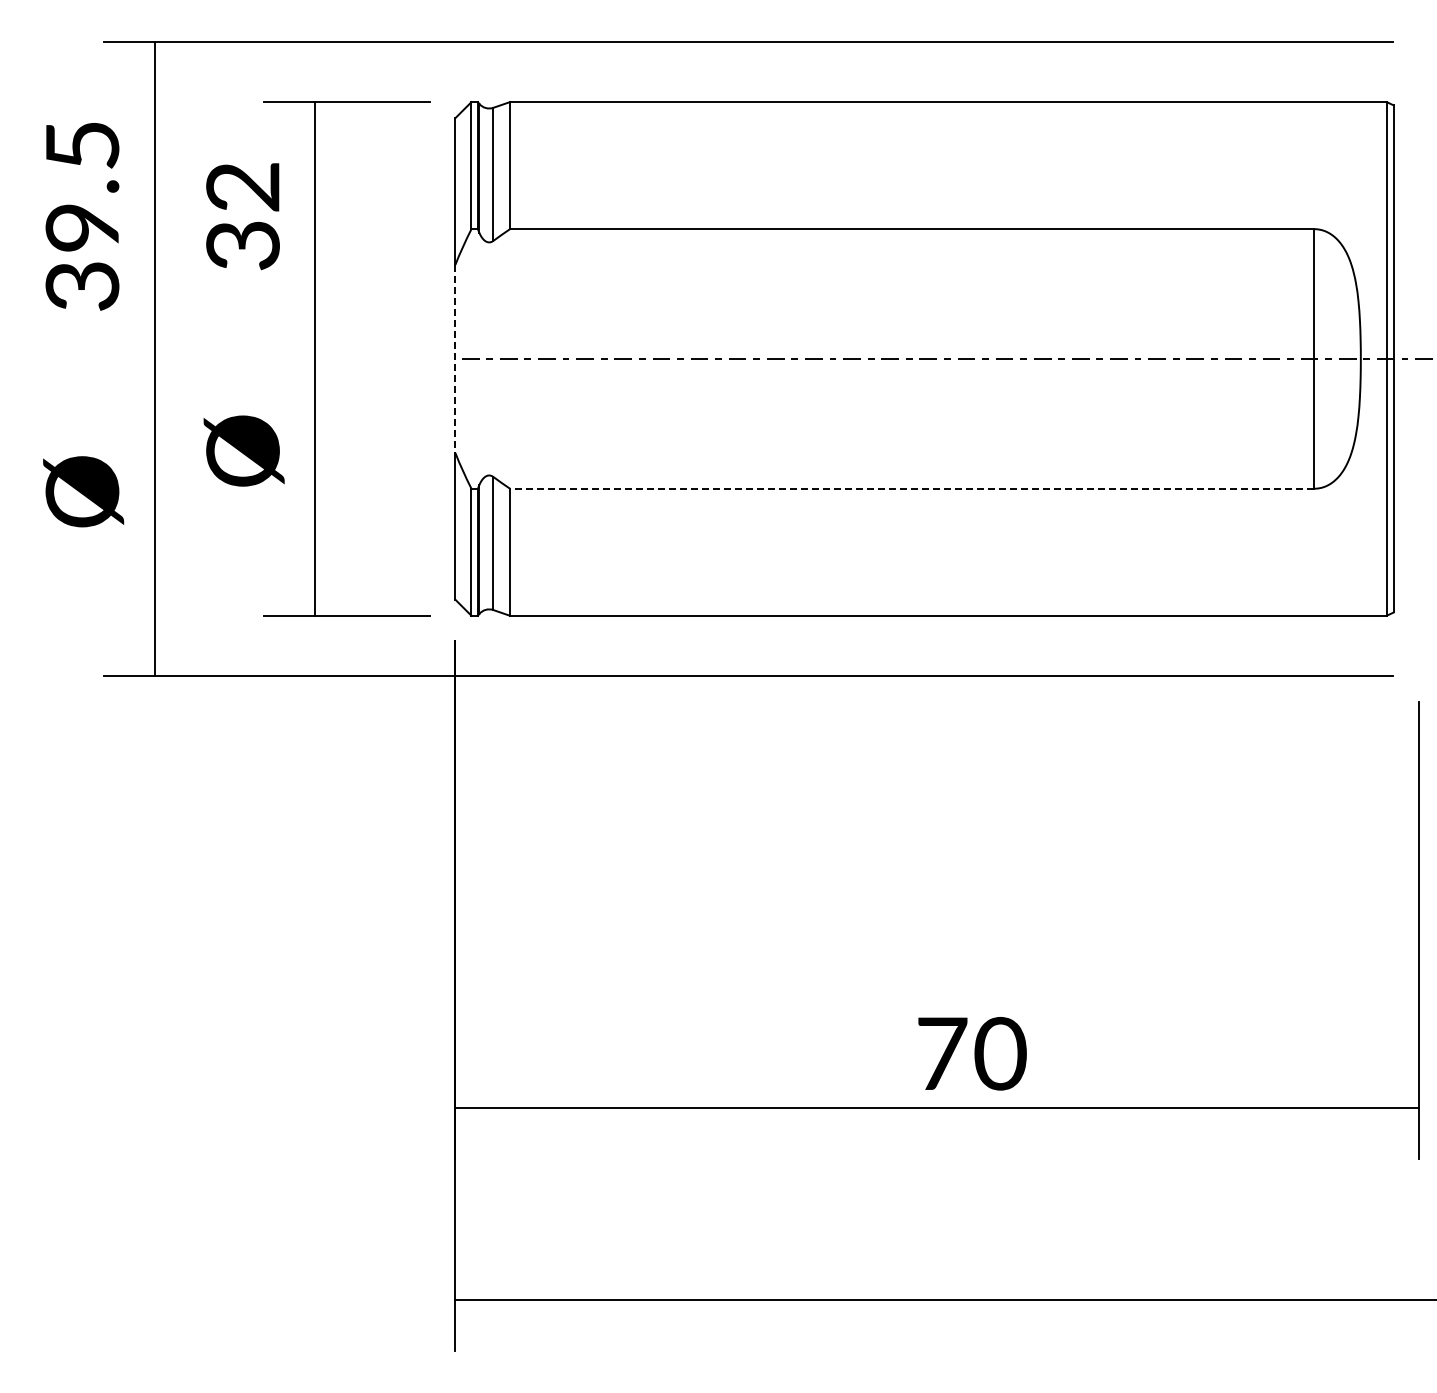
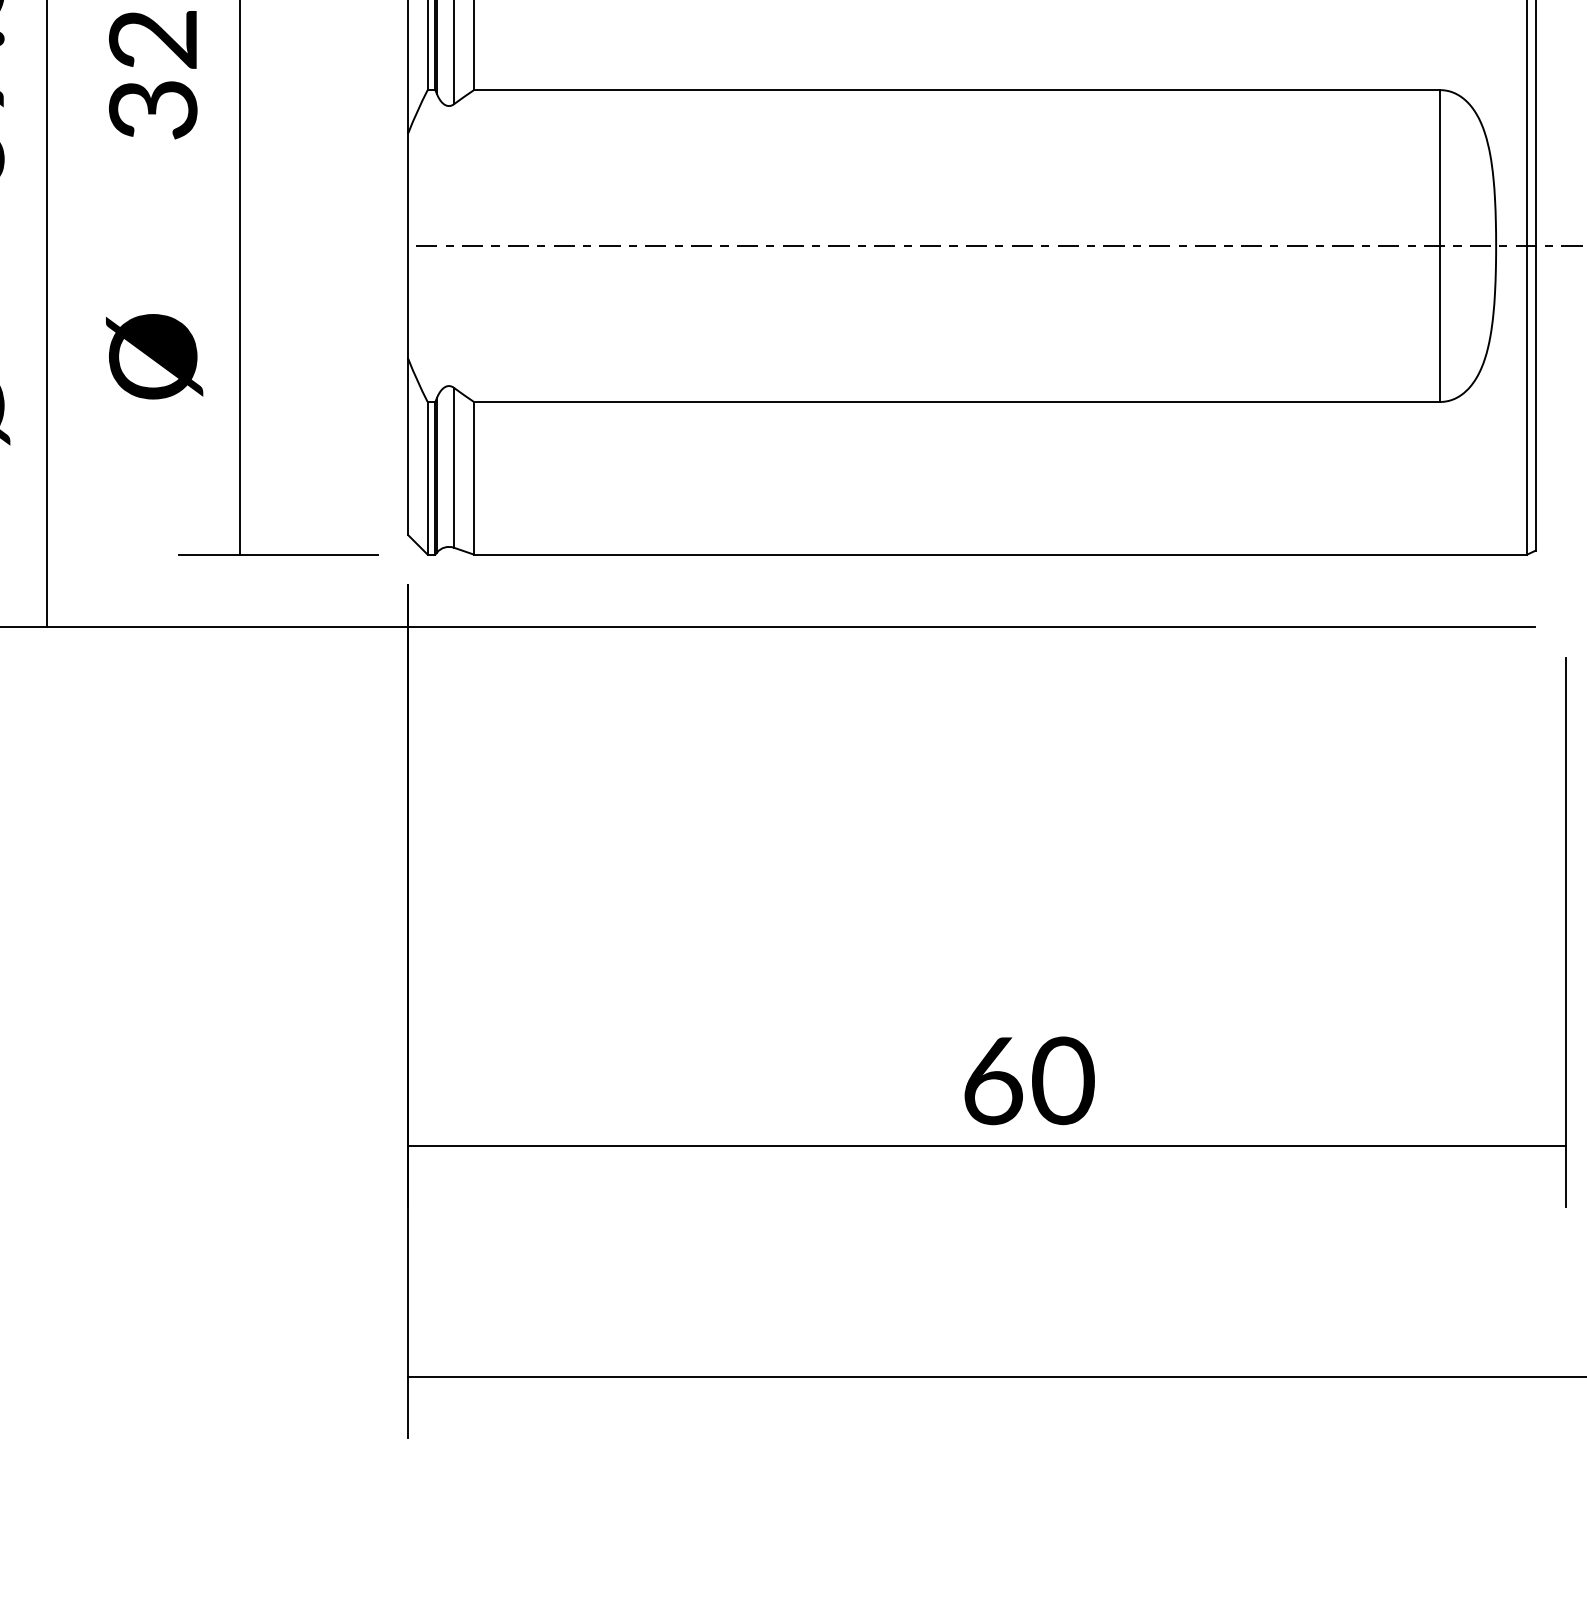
line: (455, 359) -> (408, 246), dashed -> solid
line: (911, 488) -> (956, 401), dashed -> solid
text: (942, 1053) -> (993, 1080), 70 -> 60

